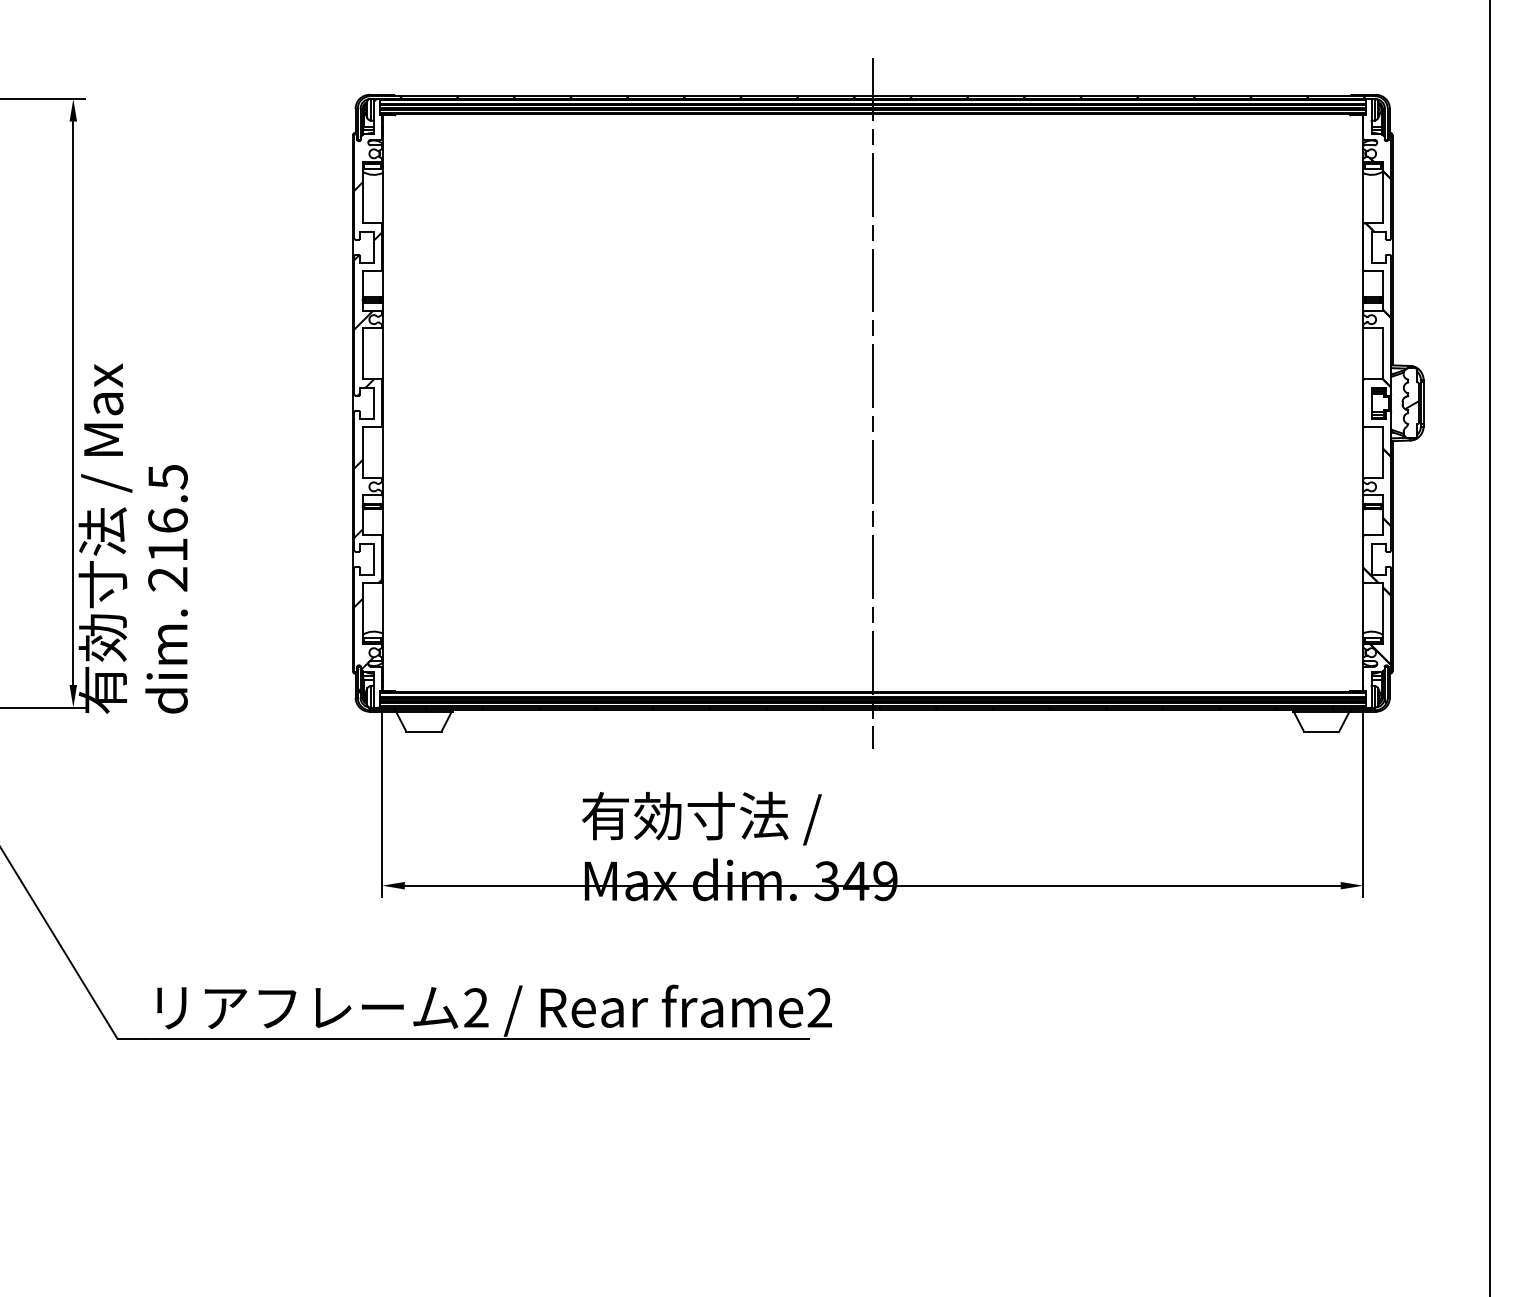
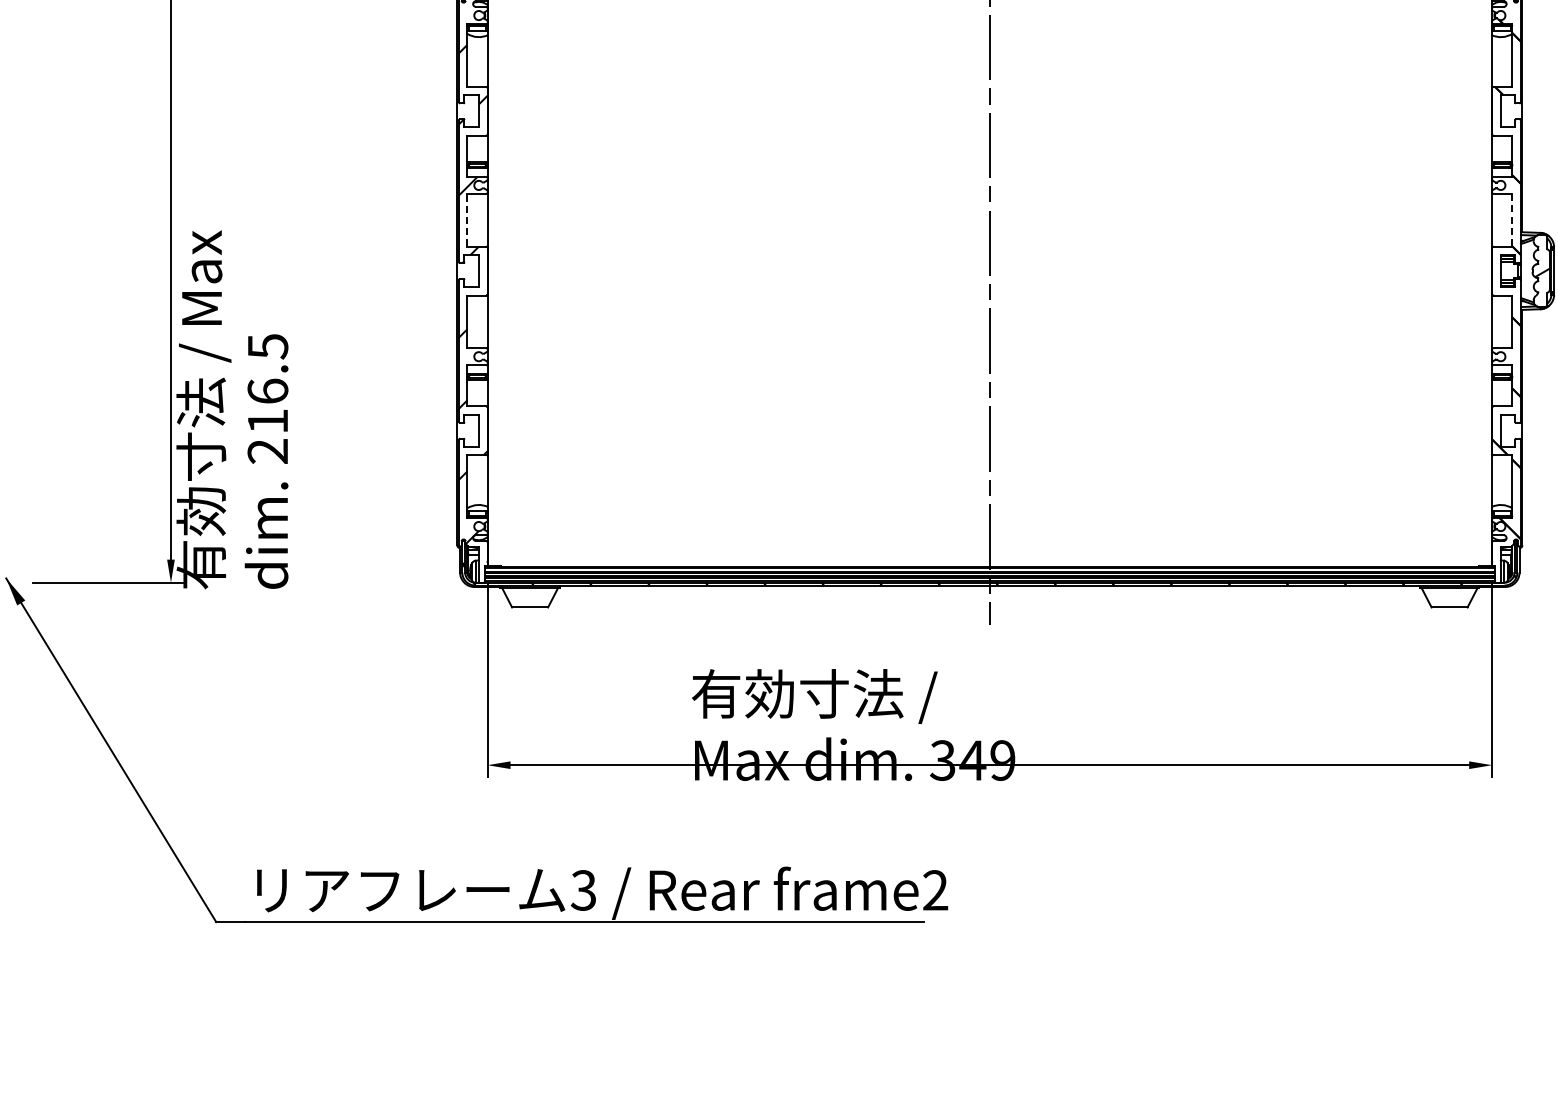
line: (362, 353) -> (467, 220), solid -> dashed
line: (1382, 353) -> (1511, 220), solid -> dashed
text: (475, 1007) -> (582, 889), 2 -> 3

